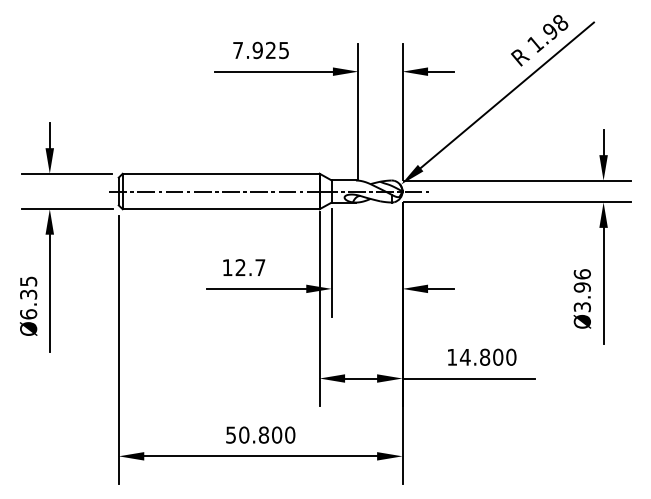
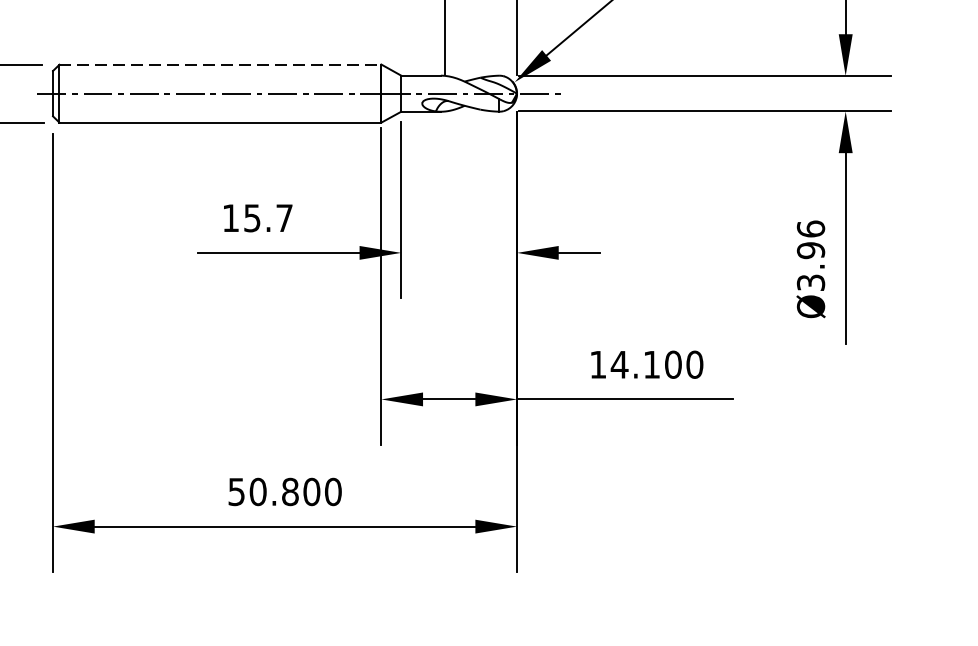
line: (221, 173) -> (221, 64), solid -> dashed
text: (240, 267) -> (252, 217), 12.7 -> 15.7
text: (485, 356) -> (652, 363), 14.800 -> 14.100

